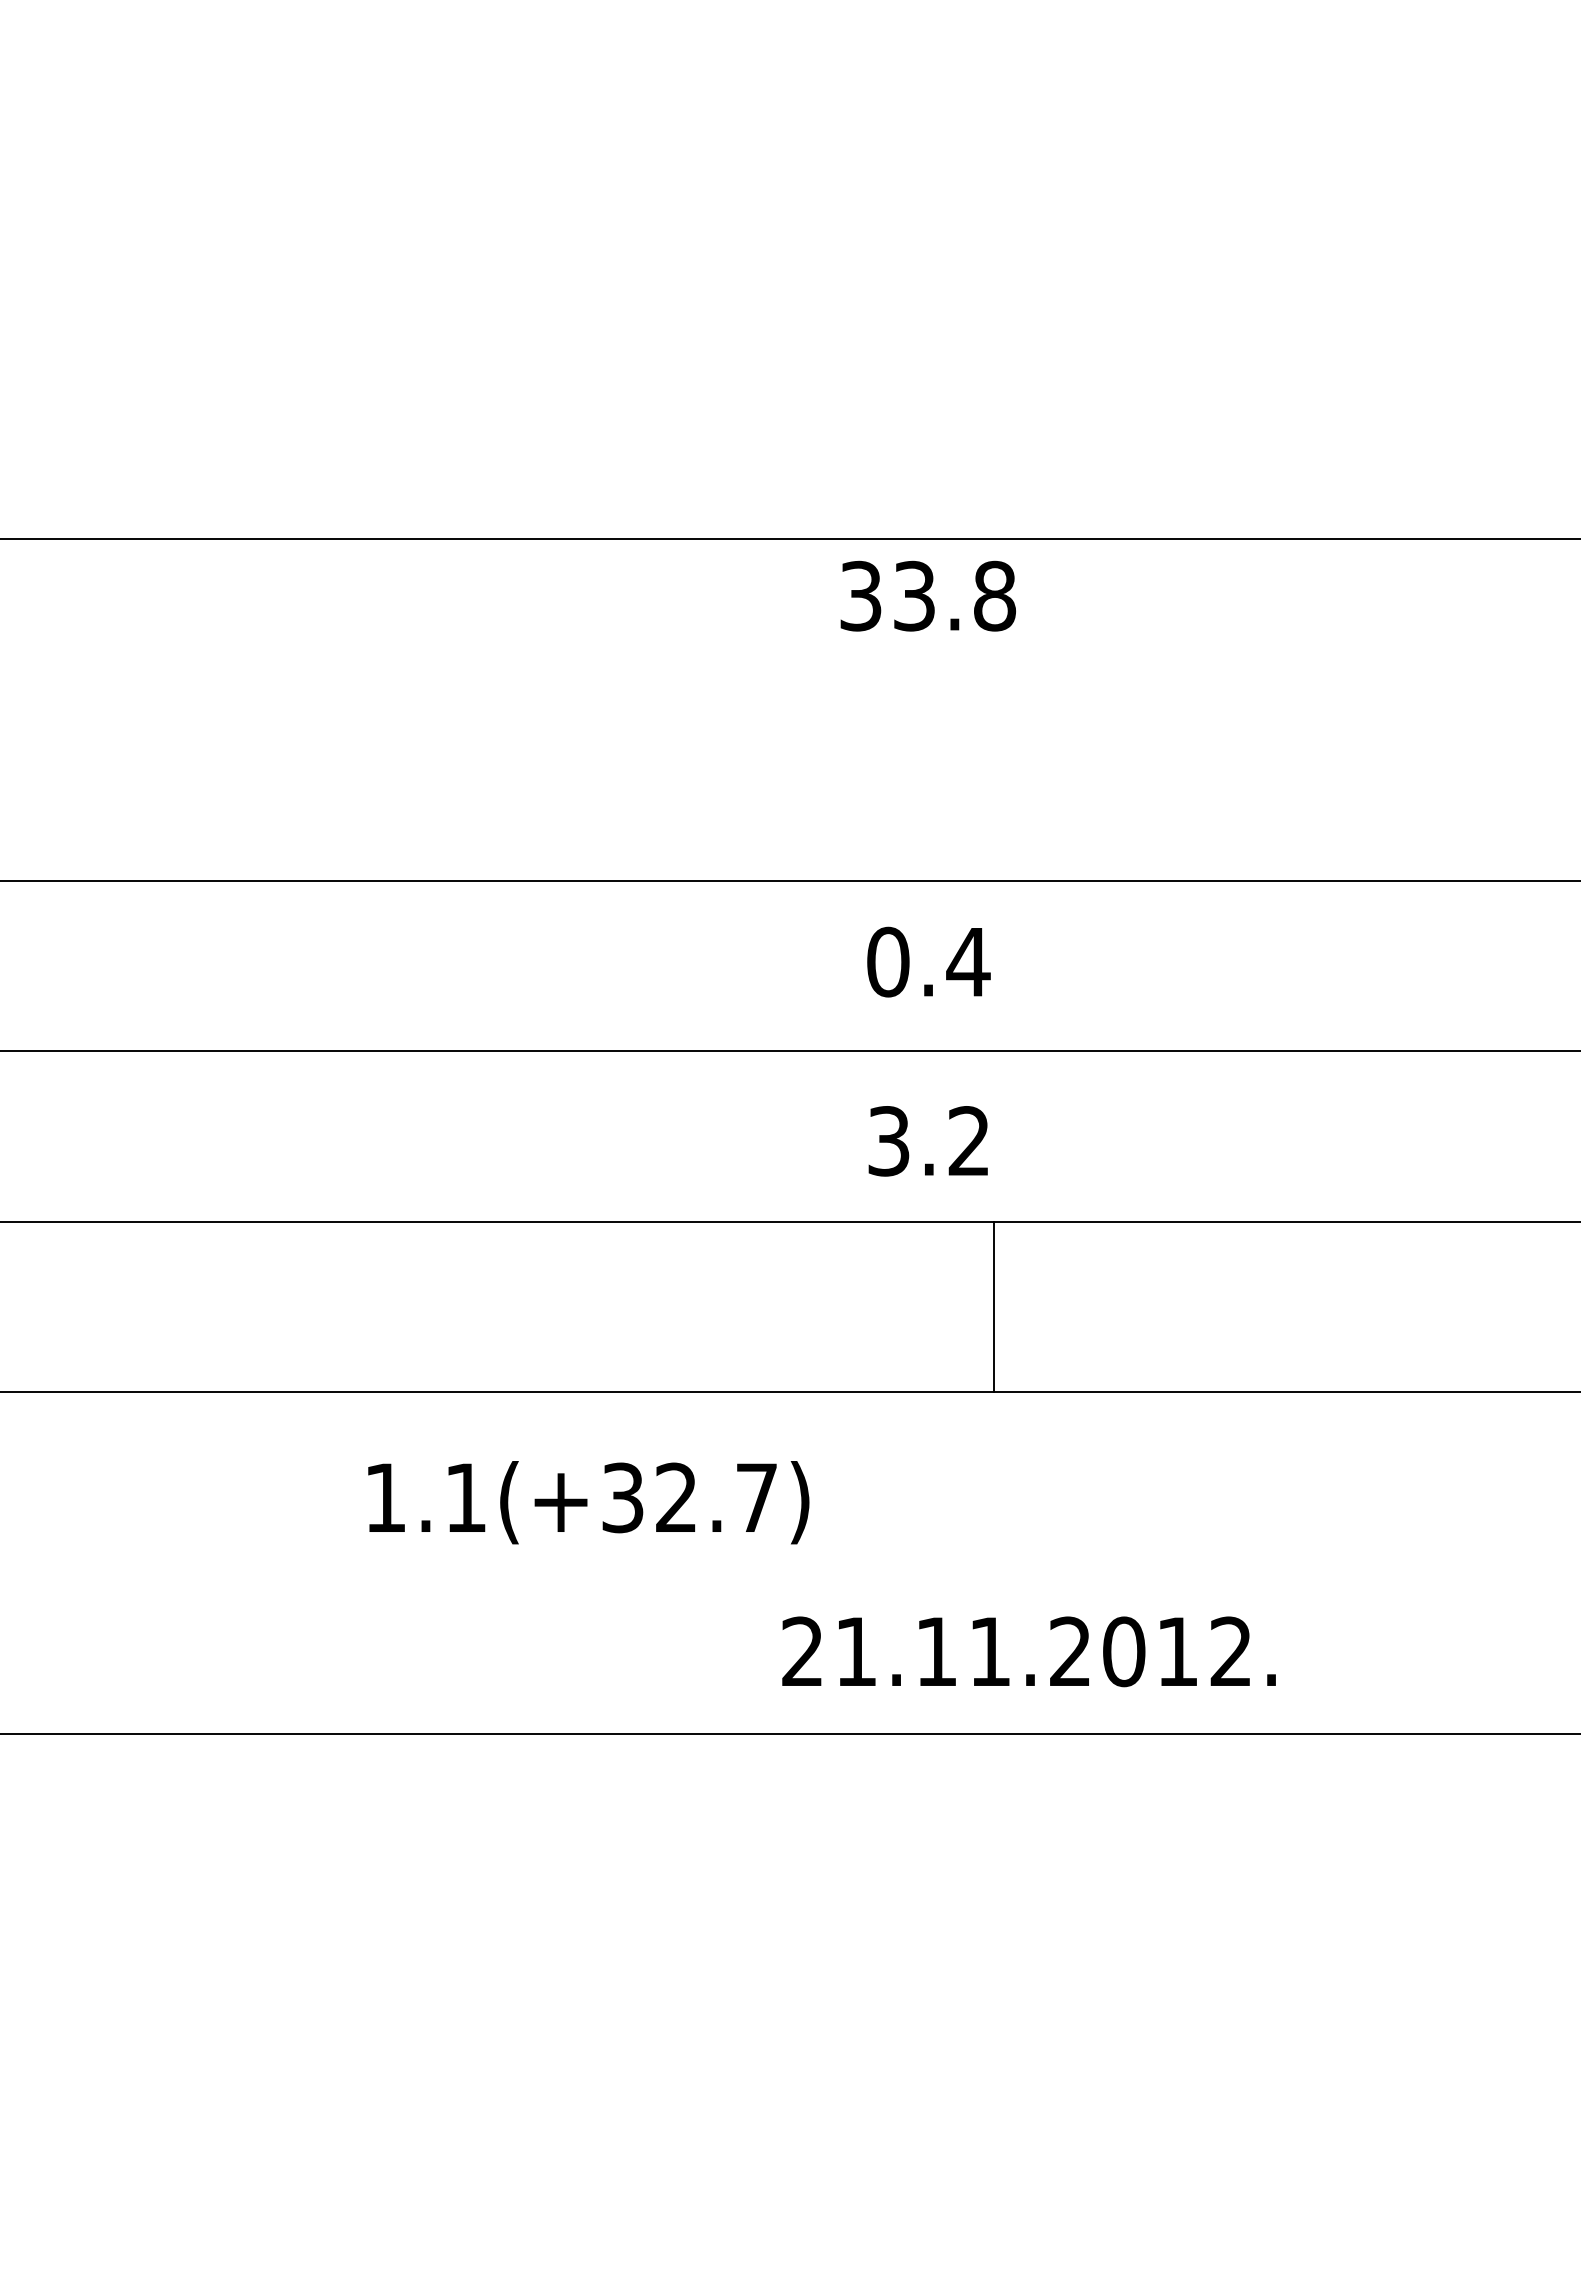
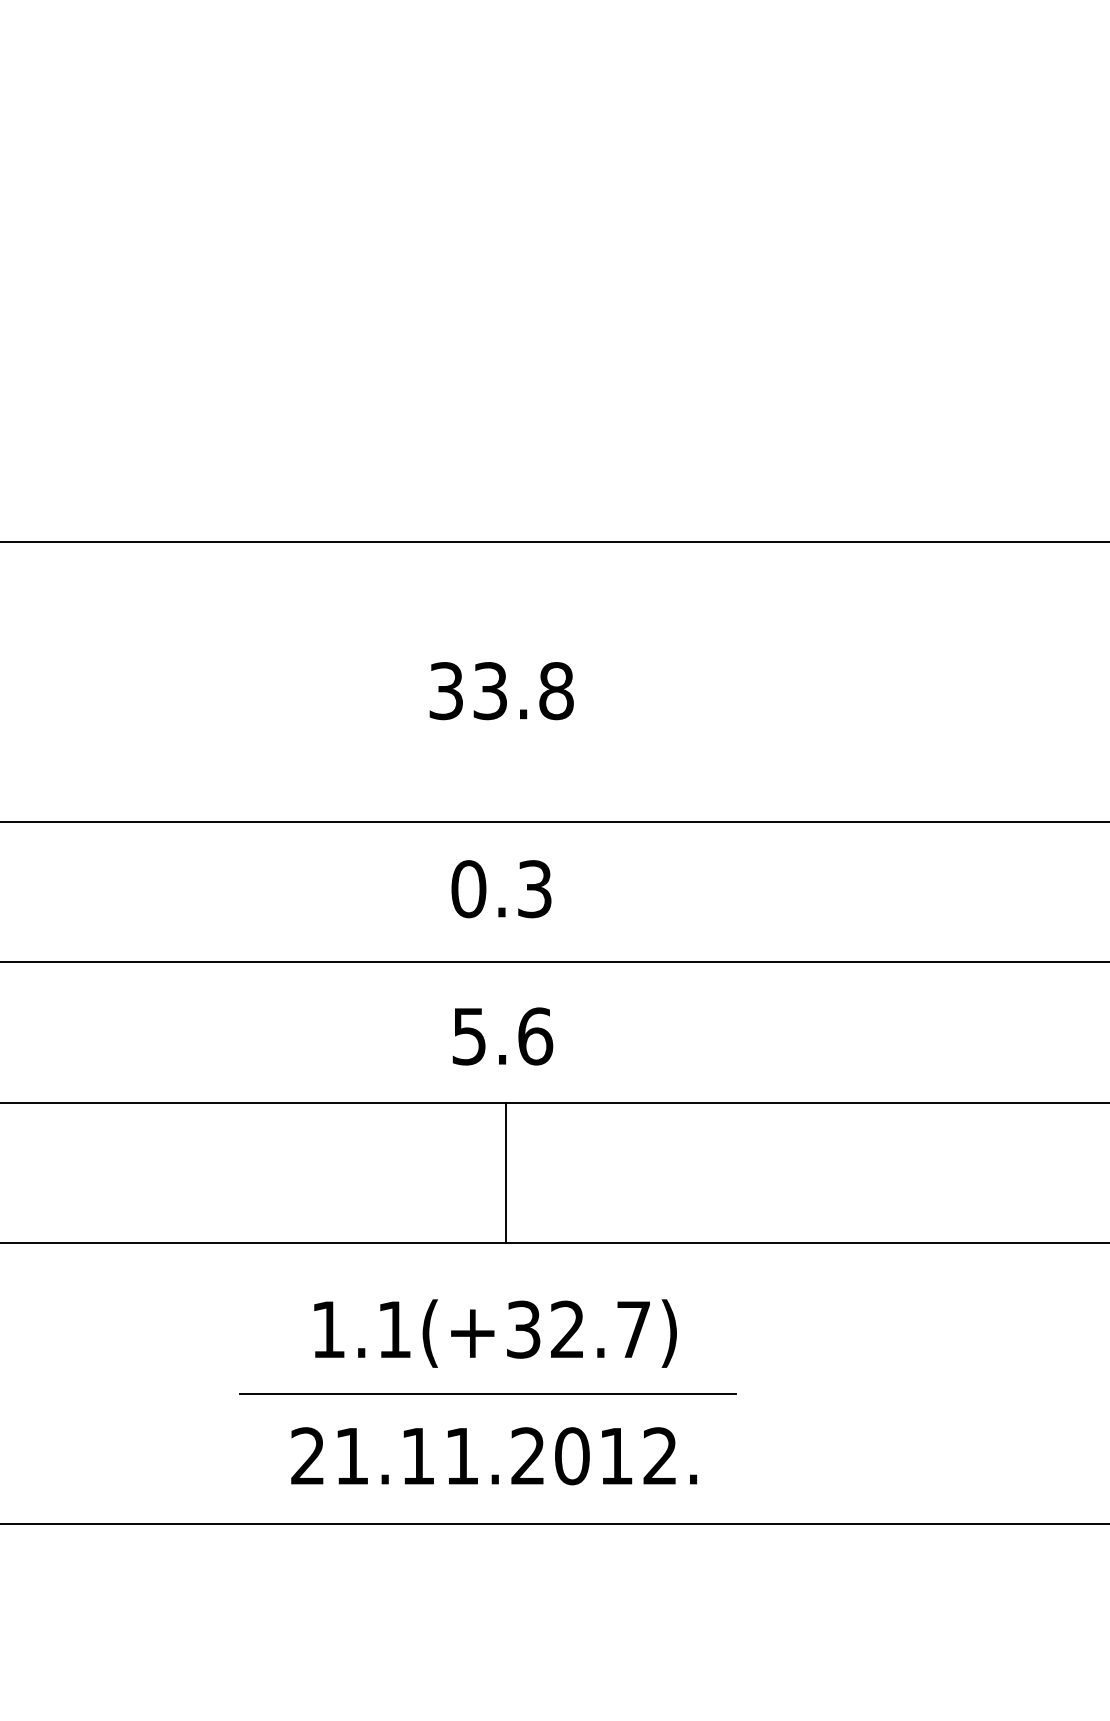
text: (927, 595) -> (501, 690), moved
text: (968, 961) -> (534, 888), 0.4 -> 0.3
text: (929, 1141) -> (502, 1036), 3.2 -> 5.6
line: (993, 1306) -> (505, 1172), moved
text: (588, 1502) -> (495, 1333), moved
line: (911, 1575) -> (487, 1393), added
text: (1028, 1651) -> (493, 1455), moved

